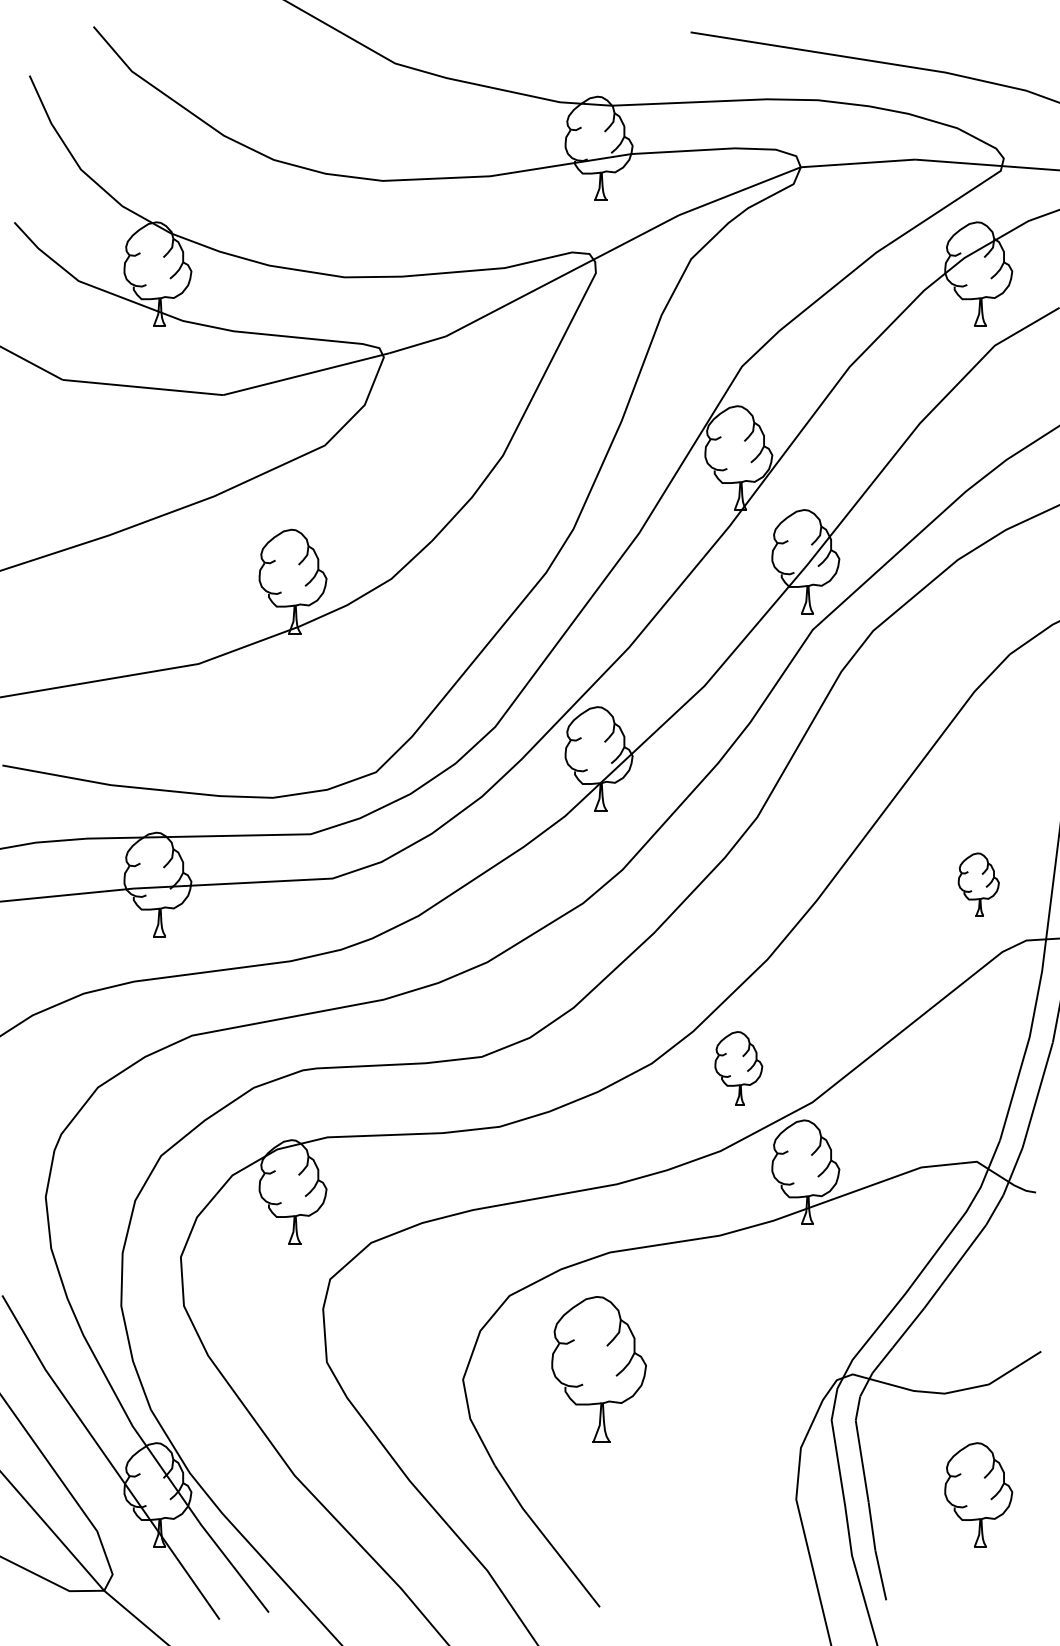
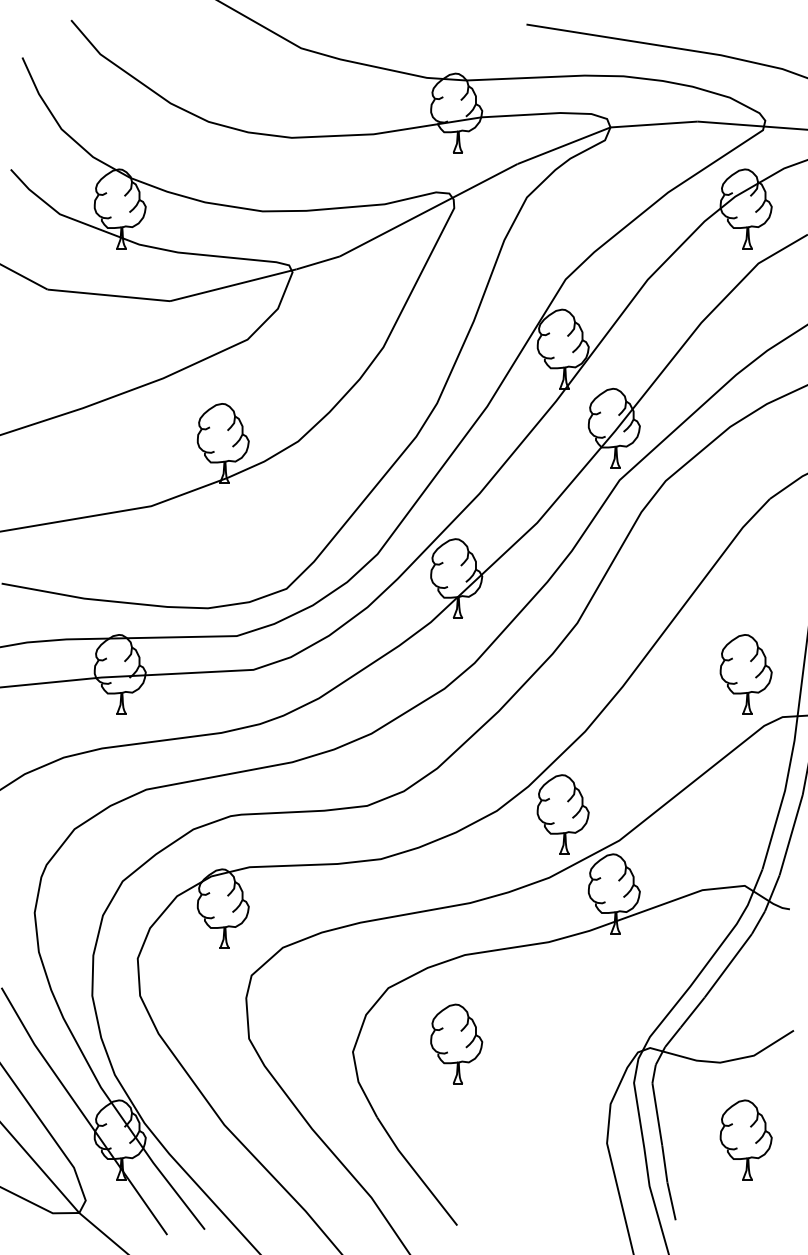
part: (978, 884) -> (746, 674), size x1.67
part: (738, 1067) -> (563, 813), size x1.43
part: (598, 1368) -> (456, 1043), size x0.71

